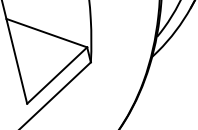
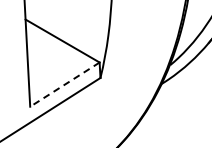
line: (56, 75) -> (64, 84), solid -> dashed

